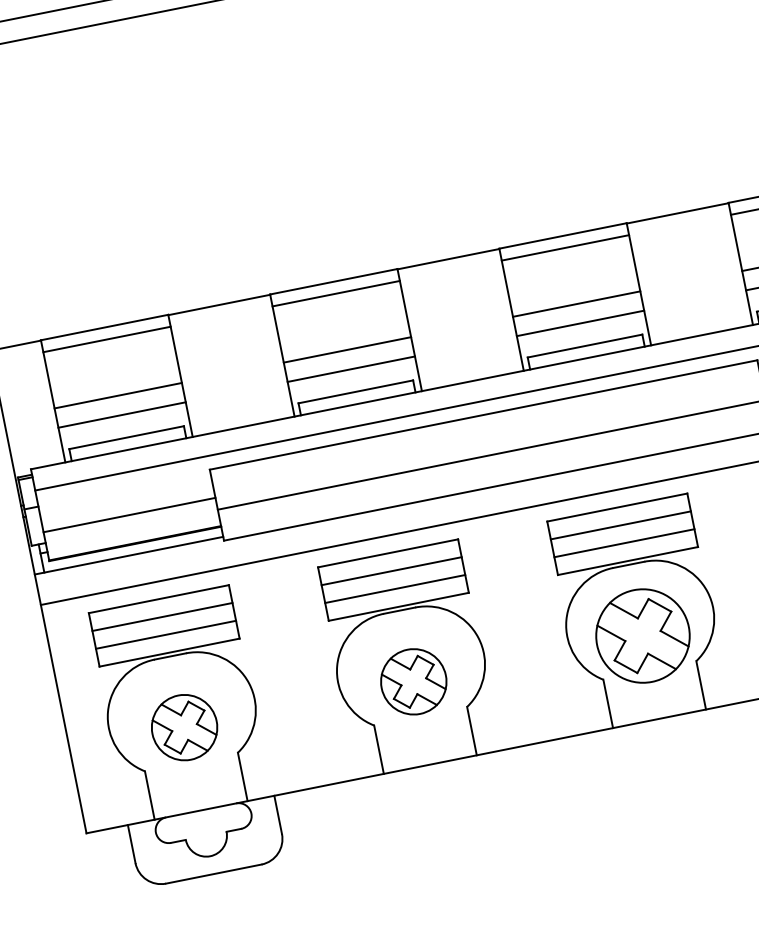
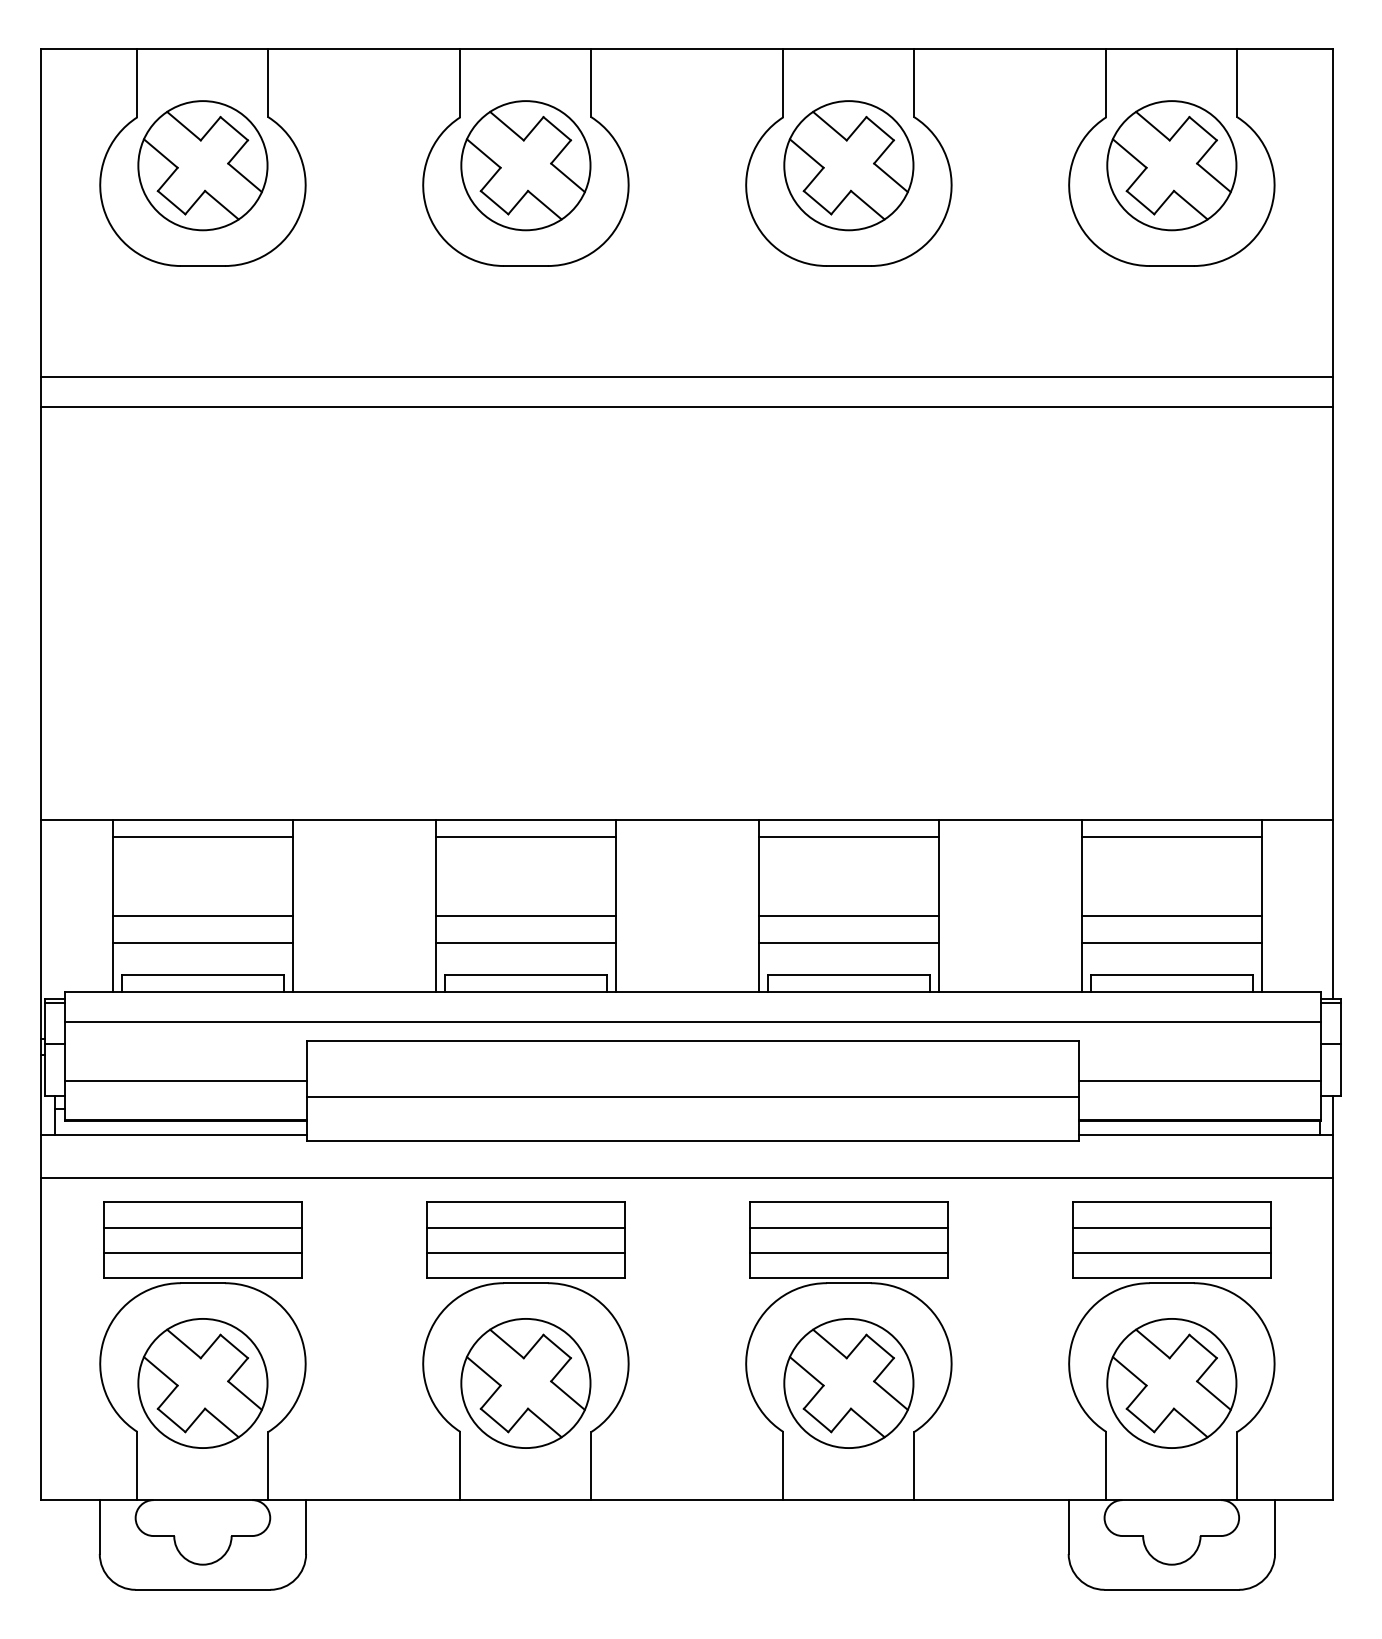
part: (413, 681) -> (525, 1383), size x1.43
part: (184, 727) -> (202, 1383), size x1.43

